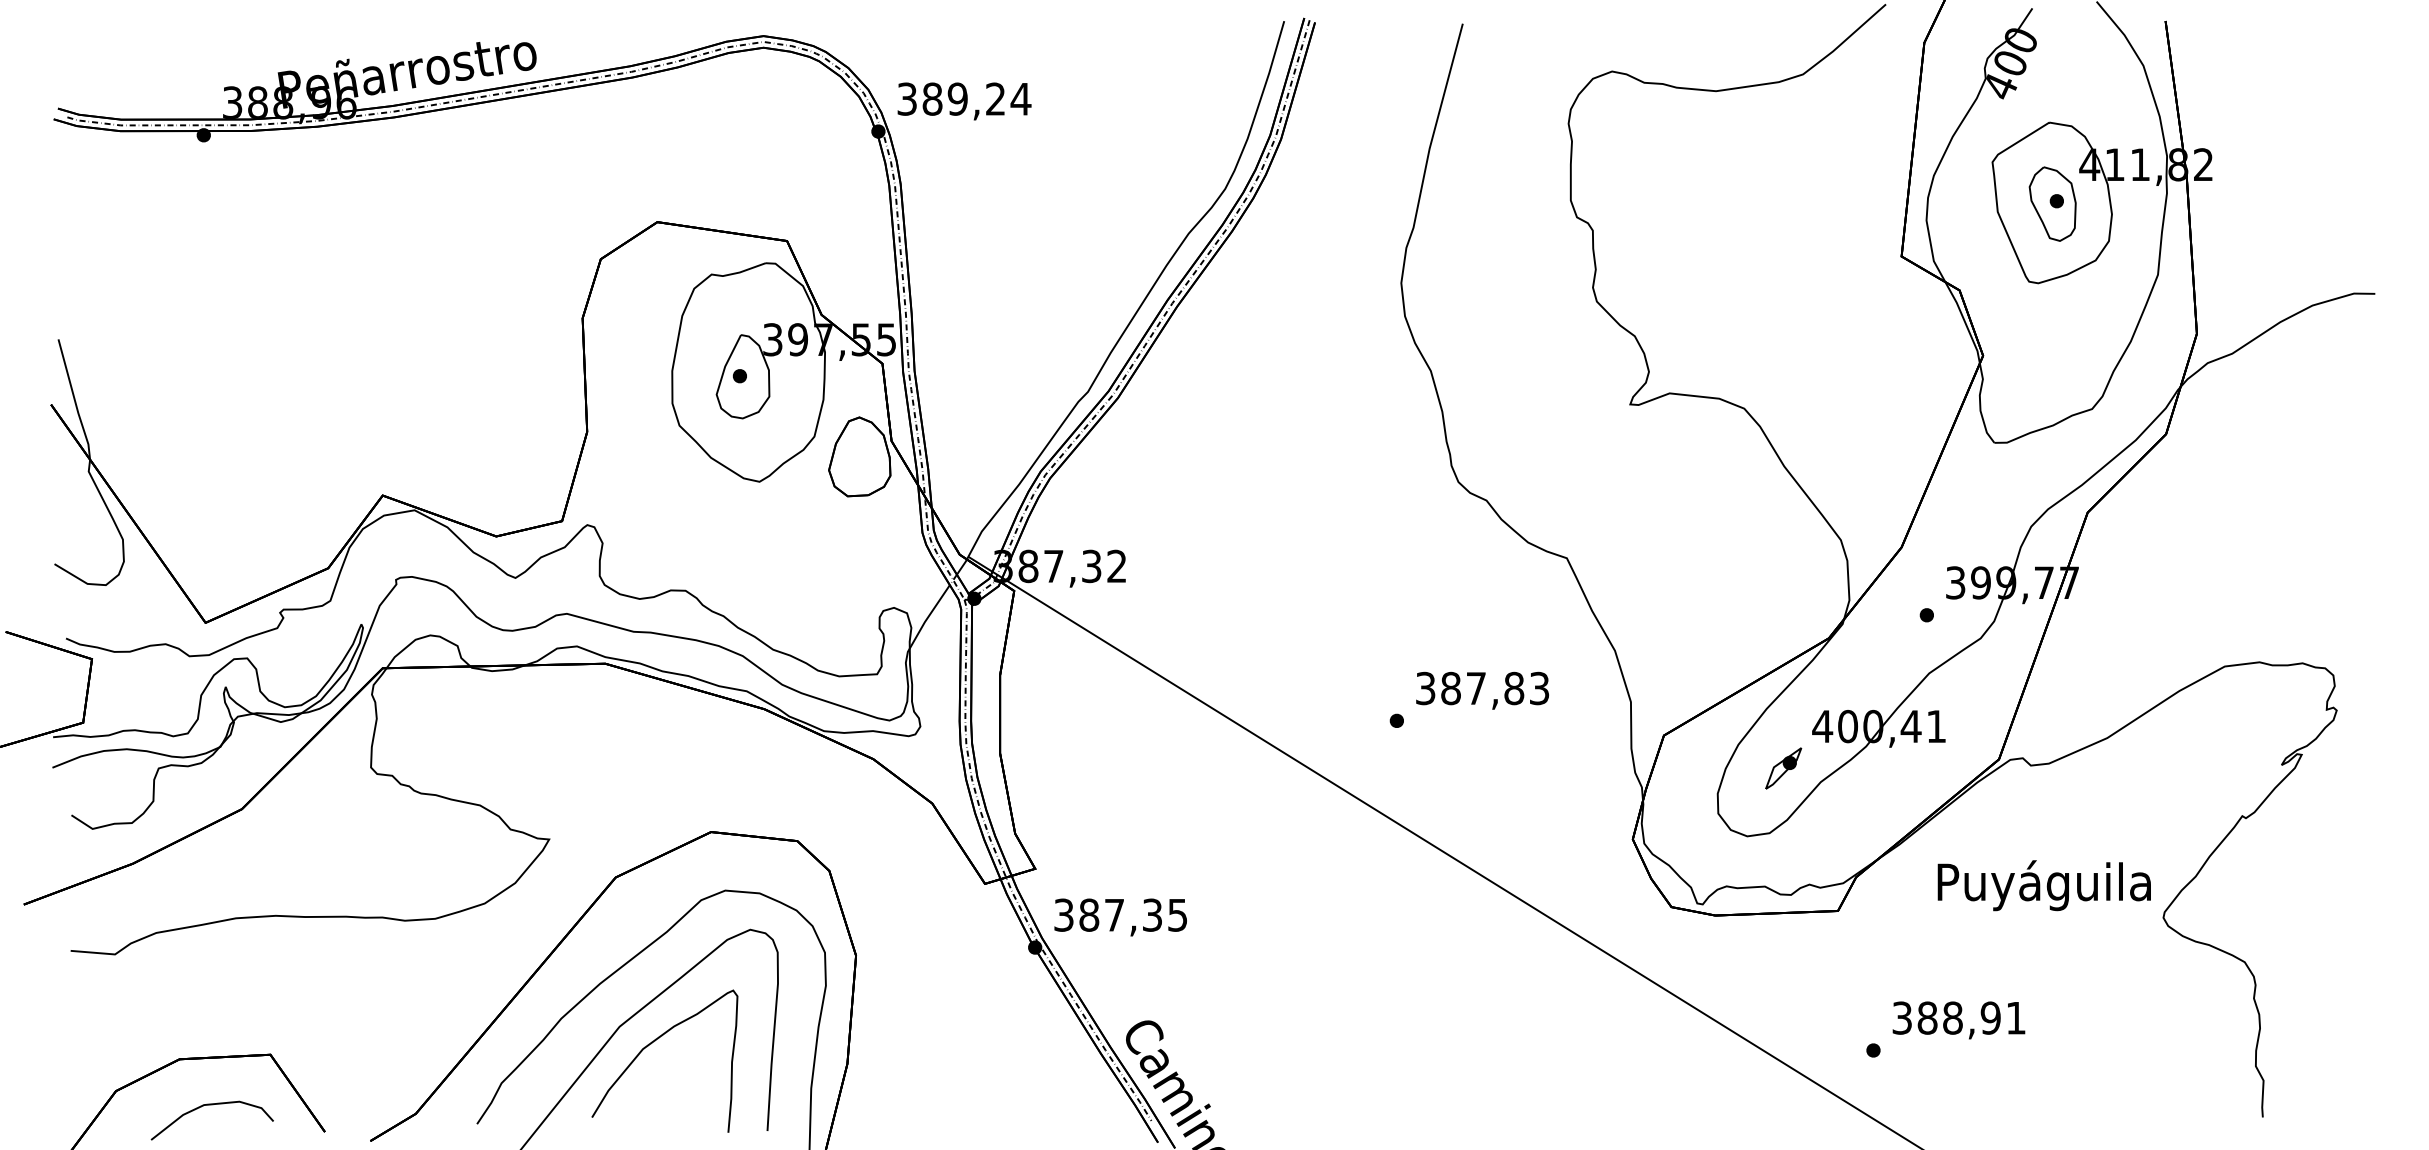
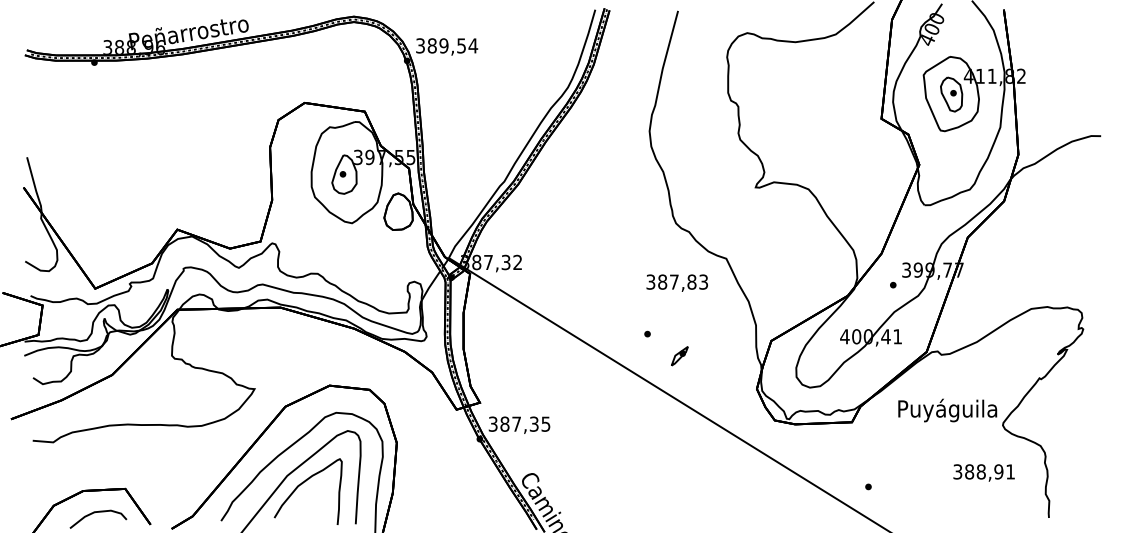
text: (995, 98) -> (461, 45), 389,24 -> 389,54
text: (1480, 689) -> (676, 282), moved
part: (1782, 769) -> (679, 356), moved
text: (1957, 1019) -> (983, 472), moved

